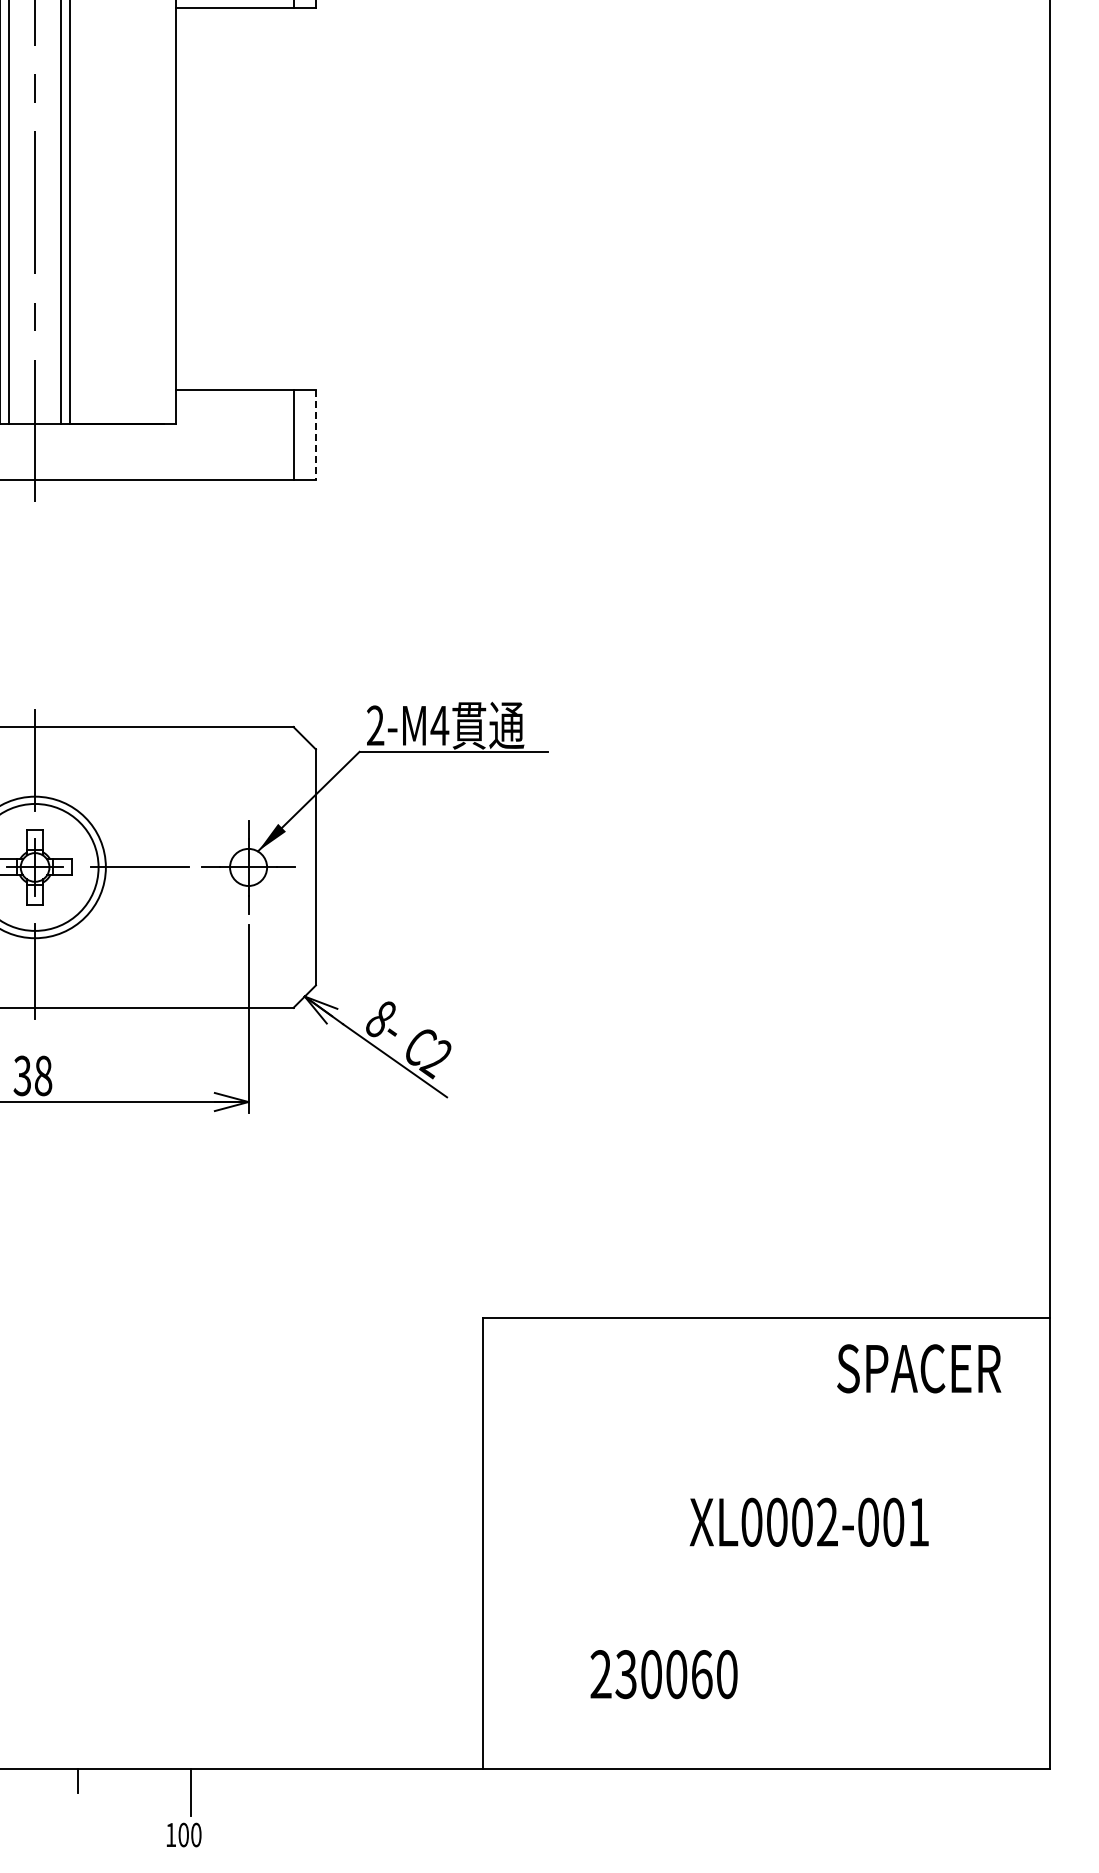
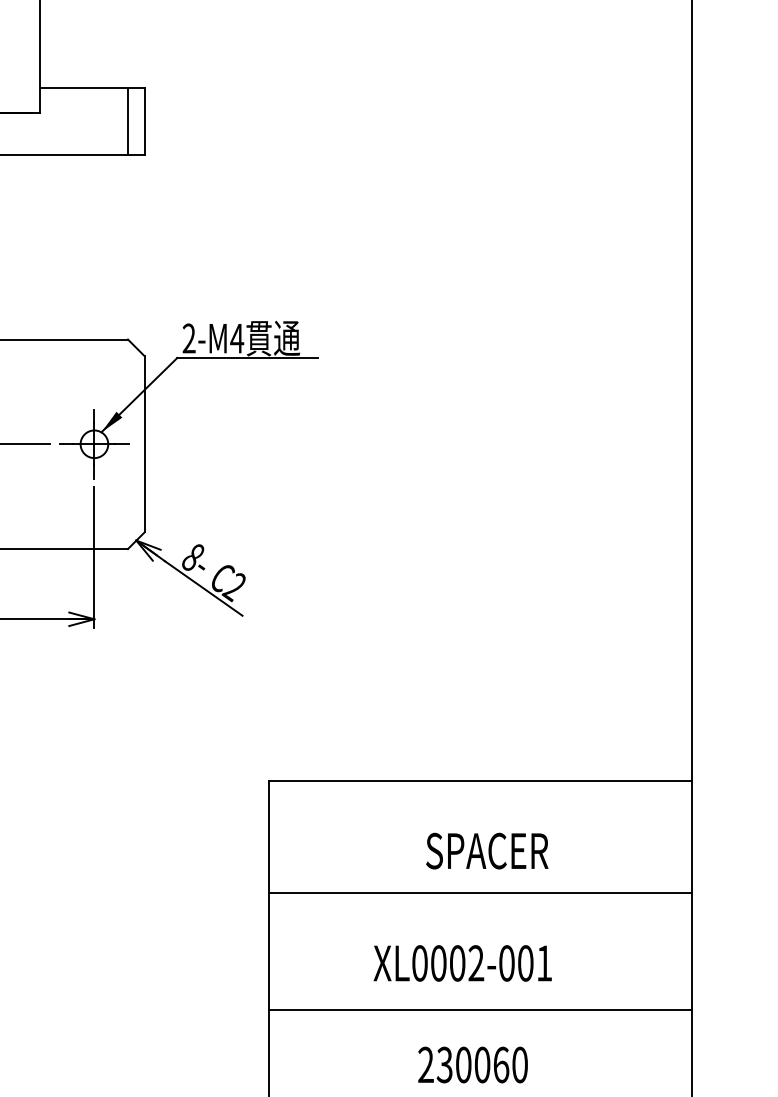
line: (315, 434) -> (144, 121), dashed -> solid
text: (919, 1368) -> (487, 850), moved
line: (766, 1468) -> (480, 892), added
text: (808, 1521) -> (462, 962), moved
line: (766, 1625) -> (480, 1009), added
text: (663, 1674) -> (472, 1065), moved

